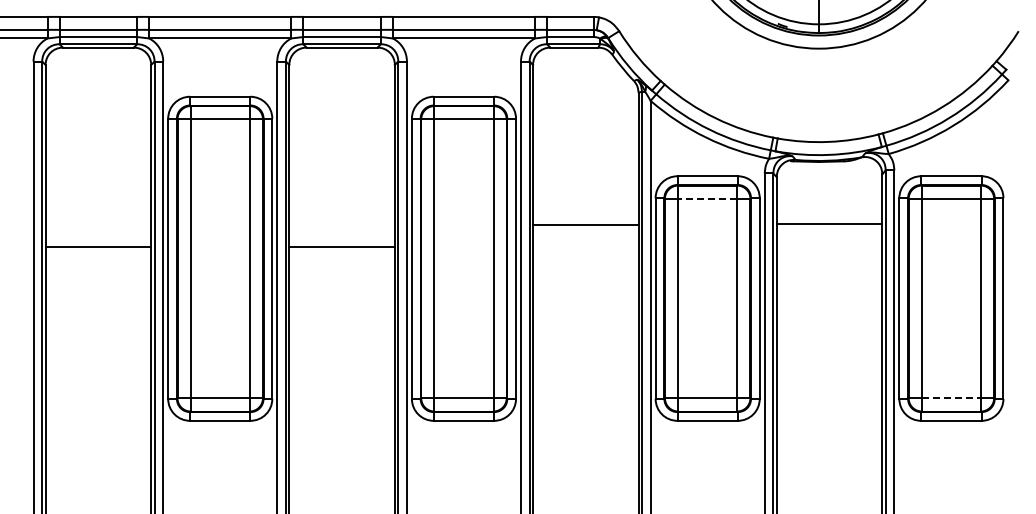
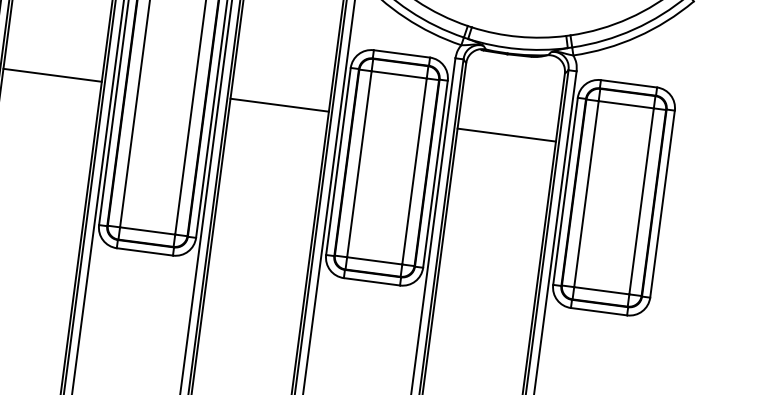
line: (707, 198) -> (399, 74), dashed -> solid
line: (829, 224) -> (506, 135), moved
line: (585, 225) -> (279, 105), moved
line: (951, 398) -> (601, 290), dashed -> solid

